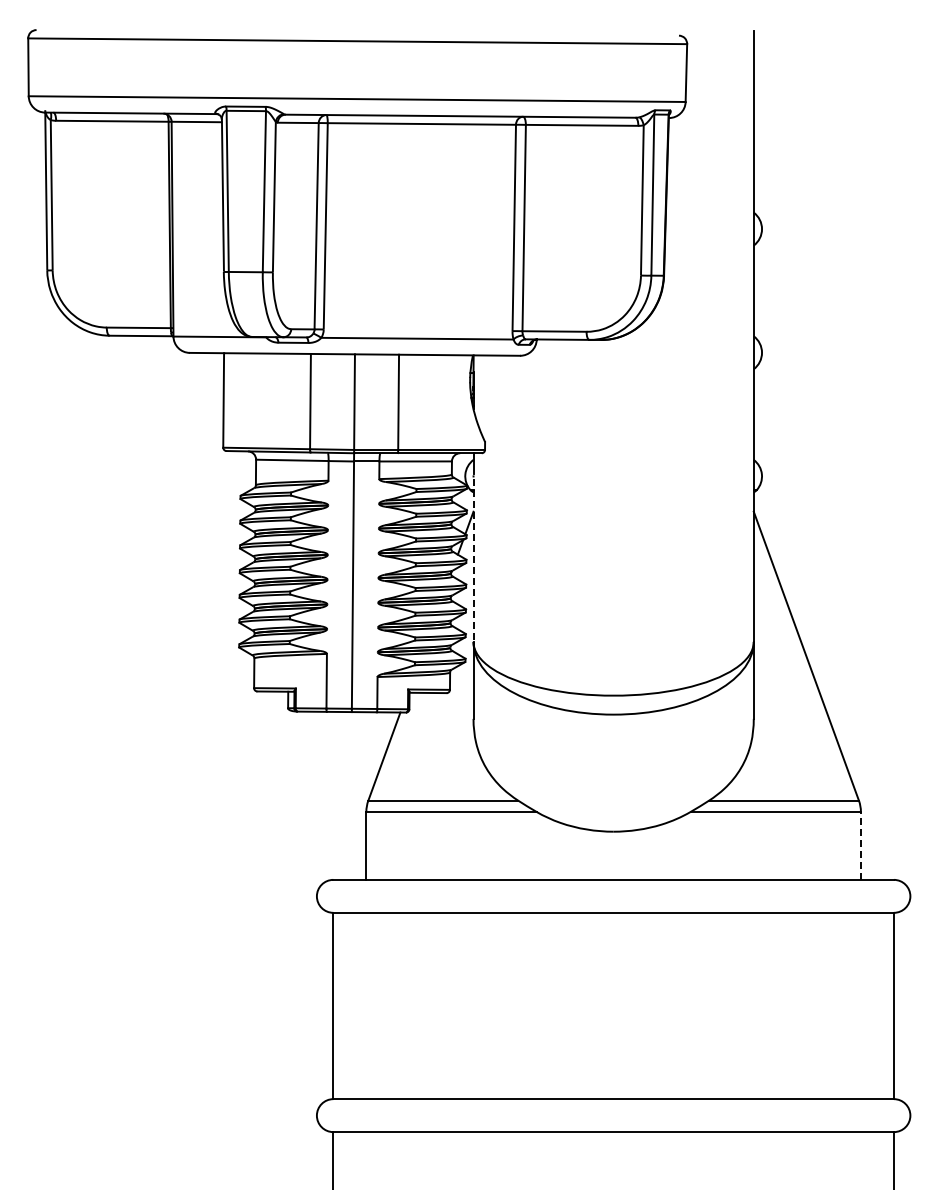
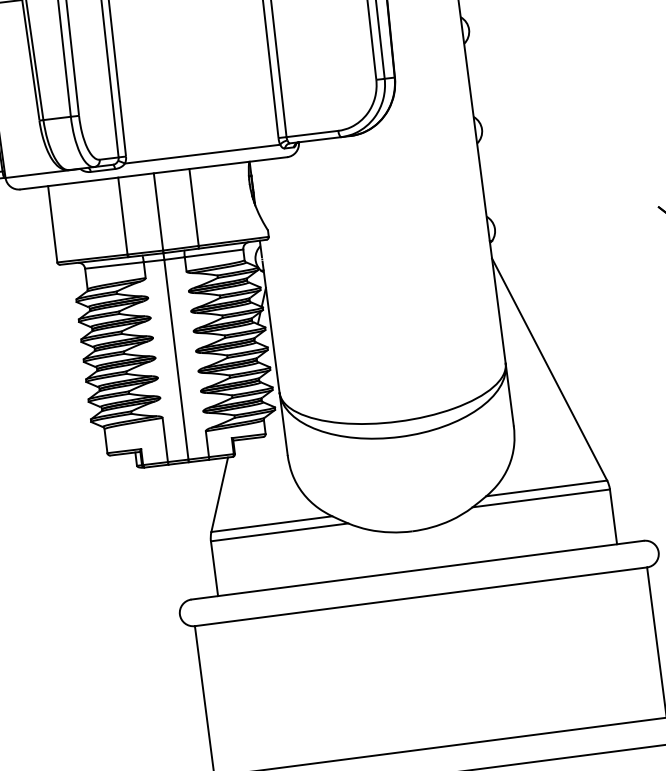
line: (473, 561) -> (271, 328), dashed -> solid
line: (860, 845) -> (613, 516), dashed -> solid

